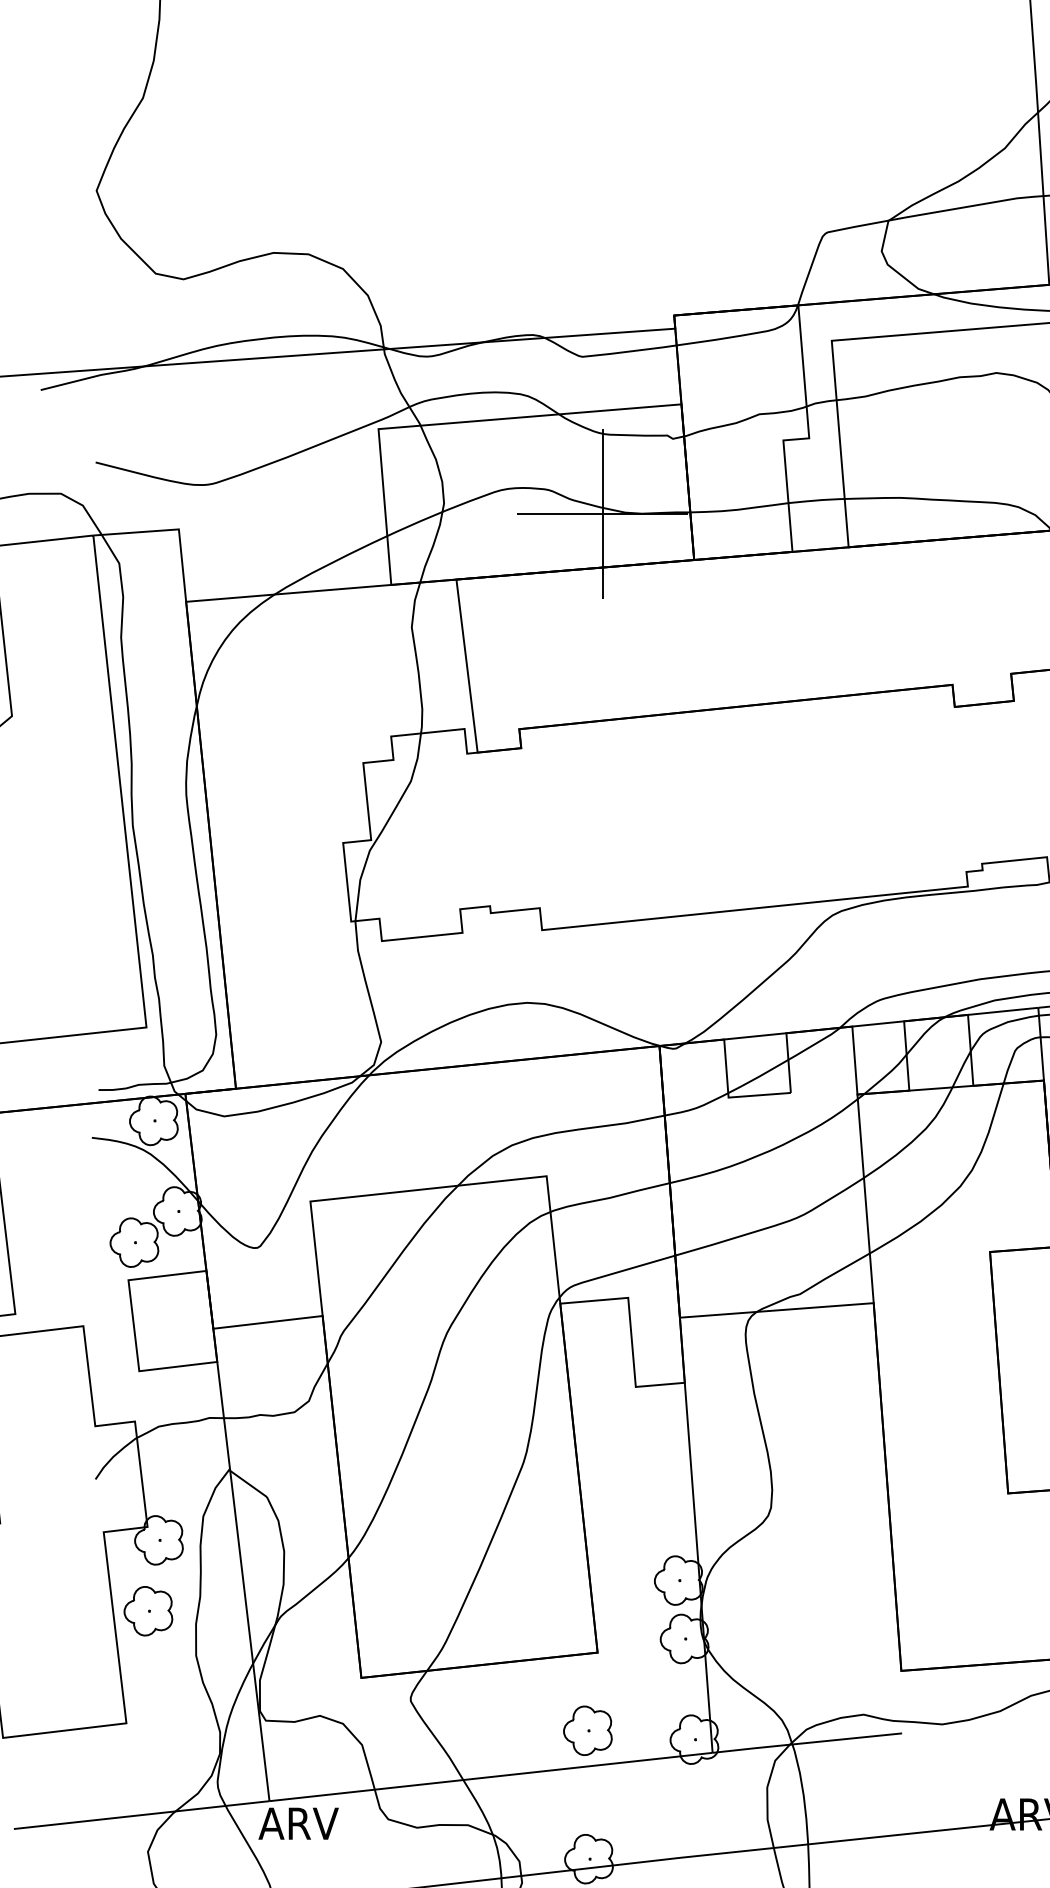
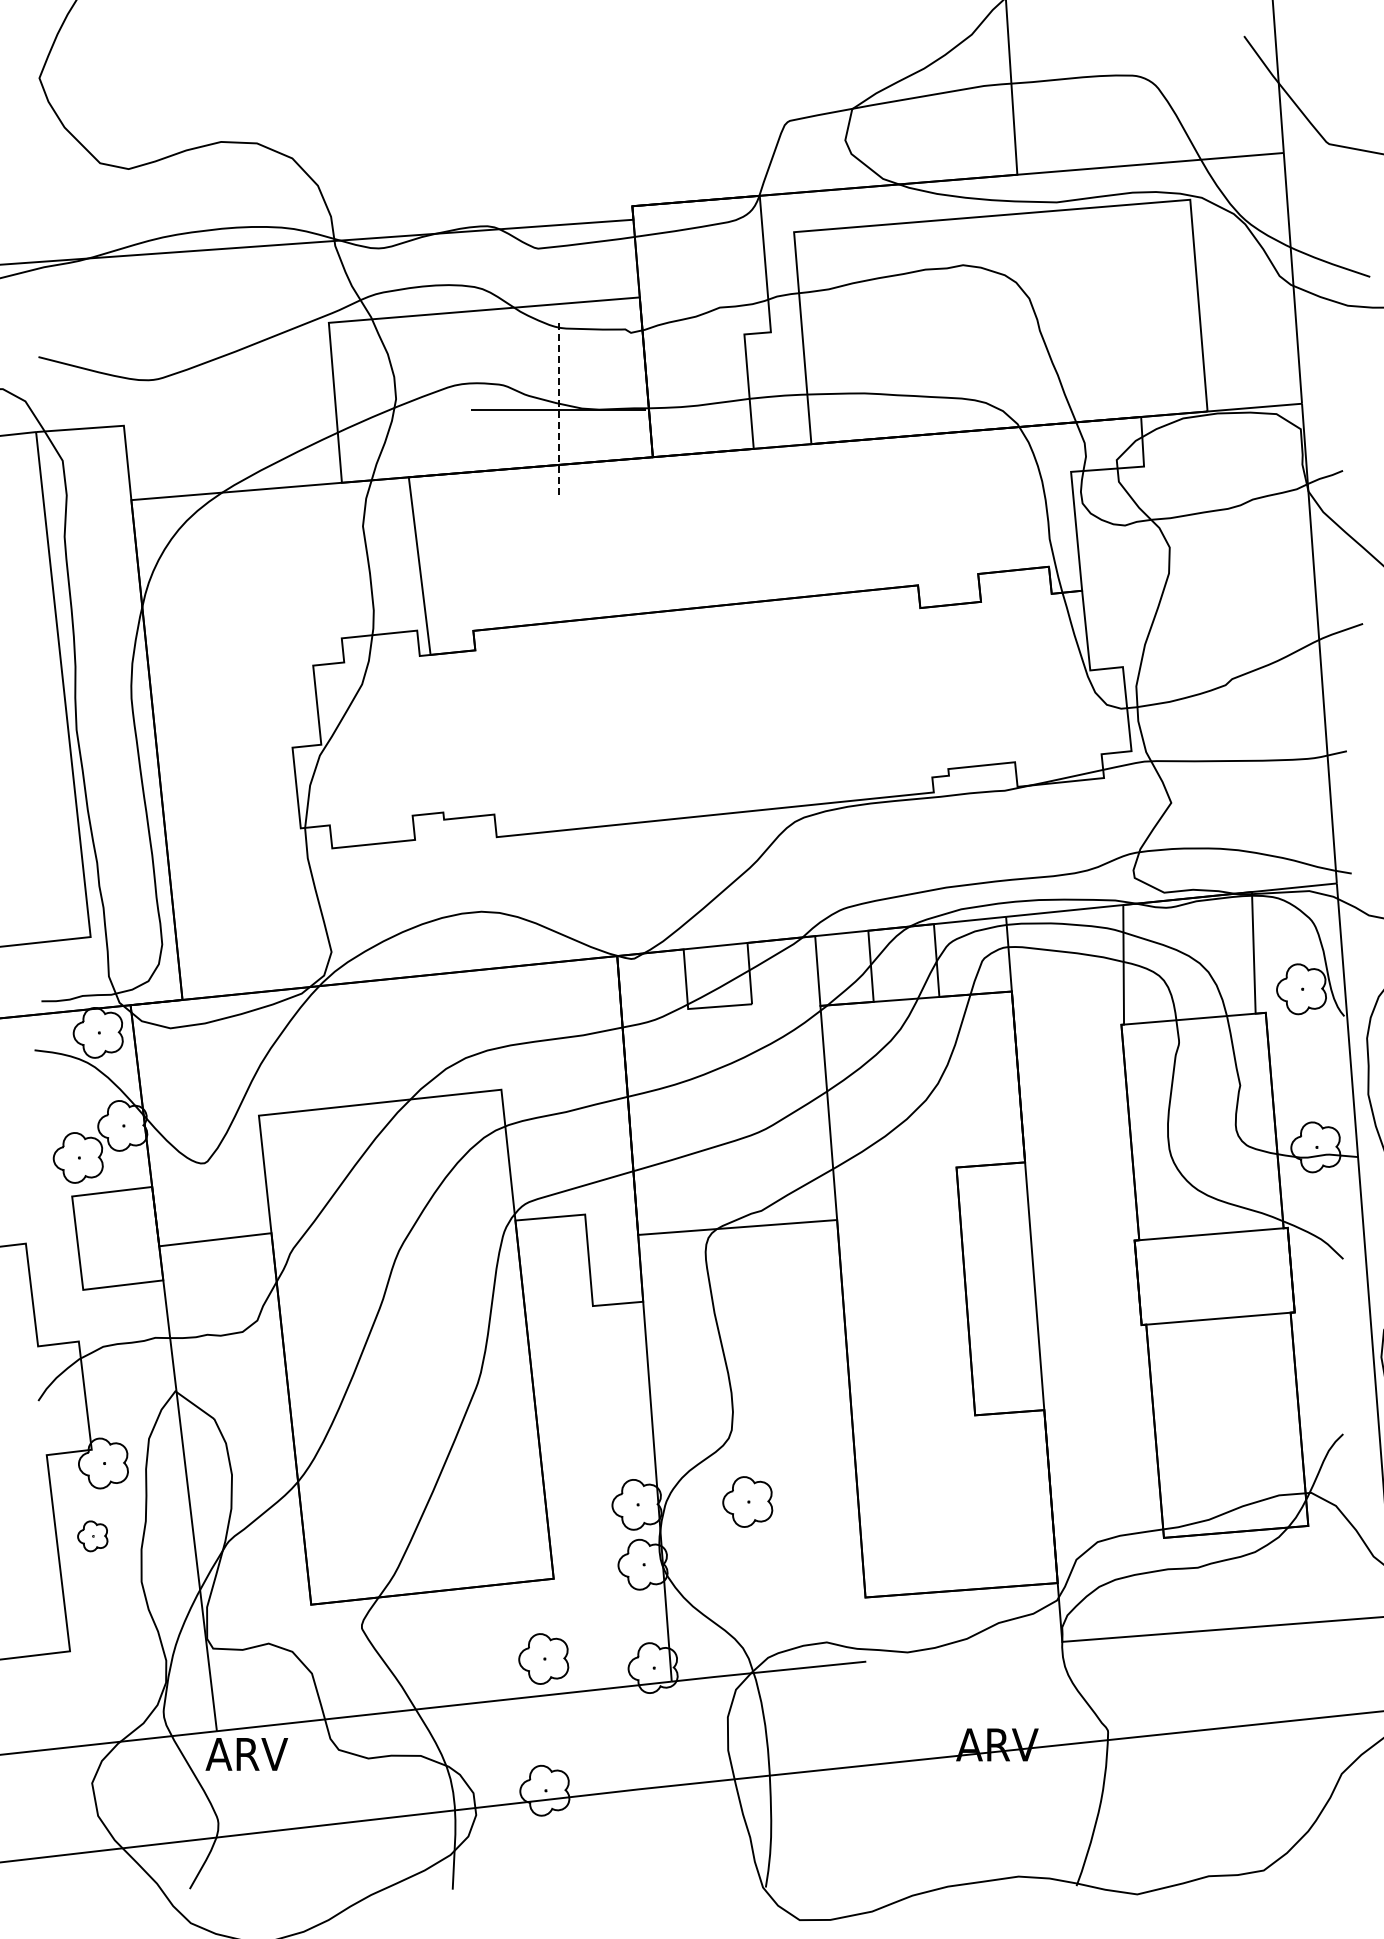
line: (602, 514) -> (558, 410), solid -> dashed
part: (786, 1577) -> (747, 1501), added
part: (148, 1611) -> (92, 1536), size x0.6

